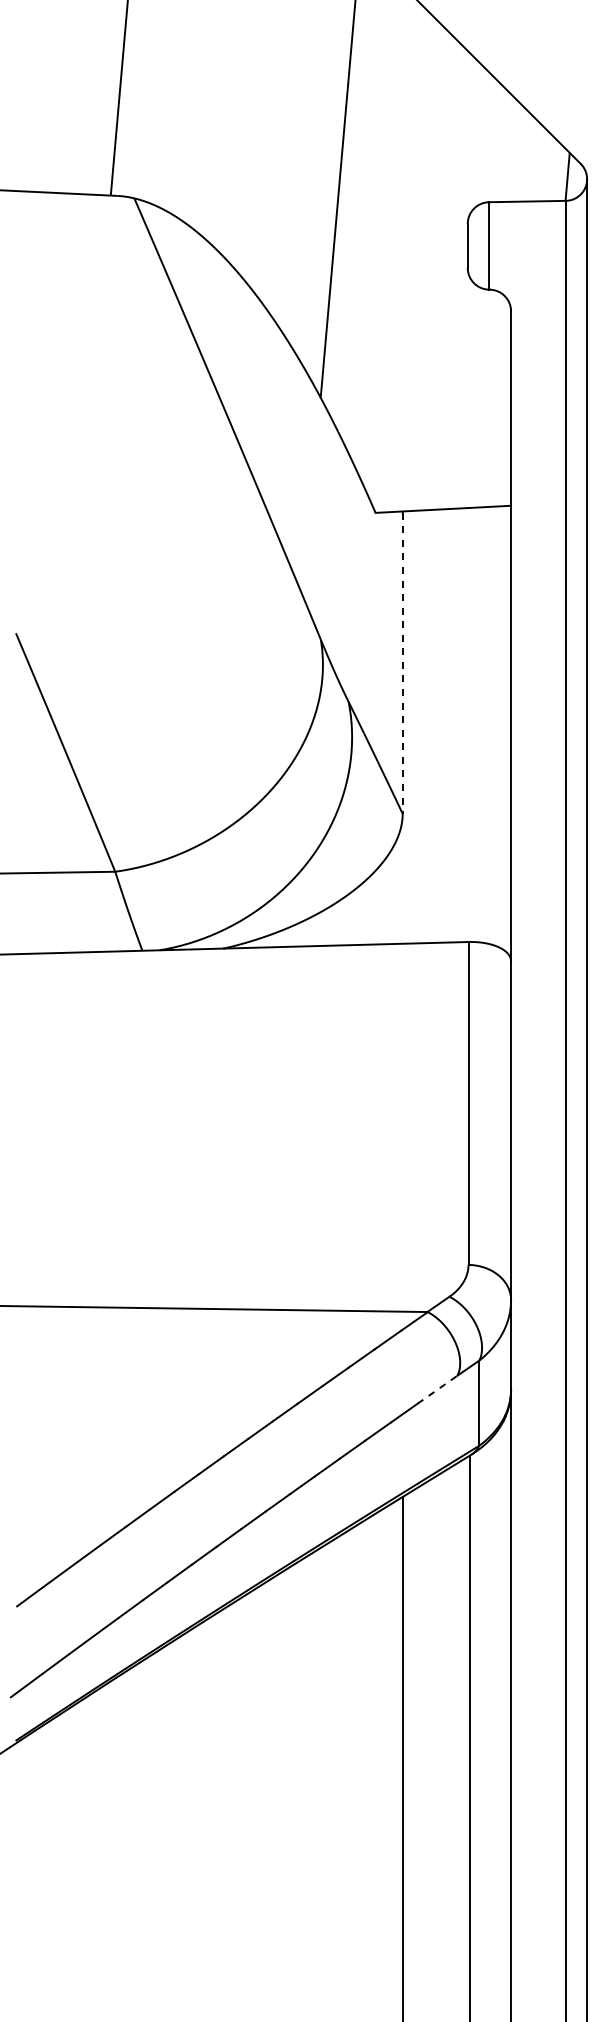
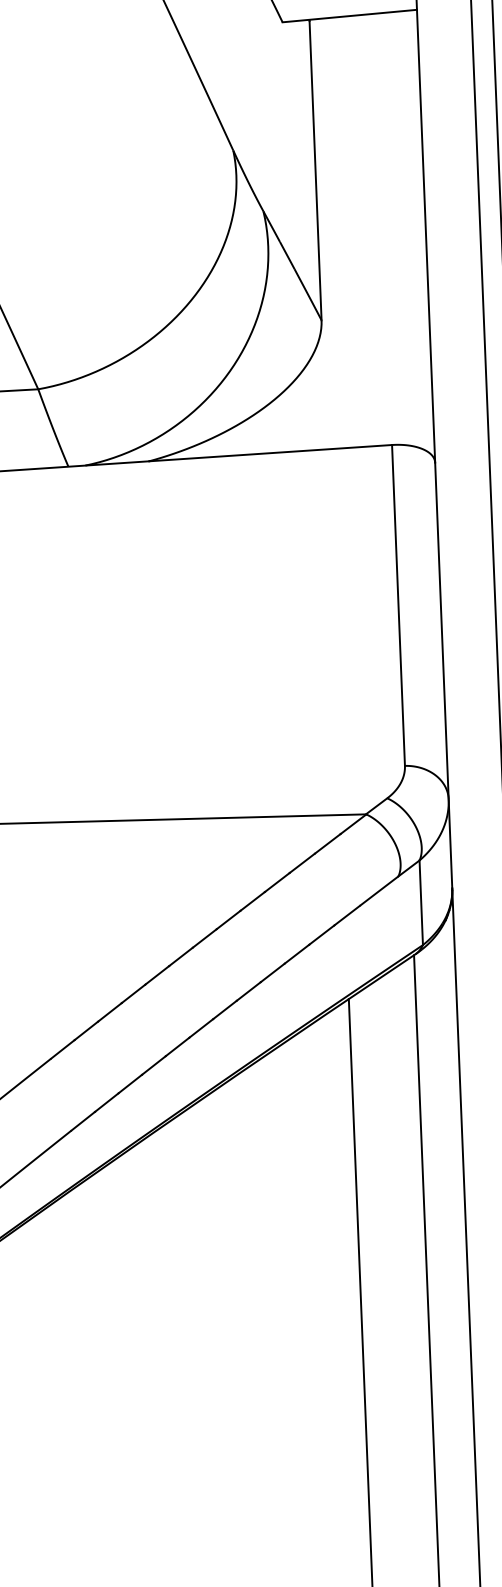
line: (402, 663) -> (315, 170), dashed -> solid
line: (438, 1389) -> (380, 890), dashed -> solid

